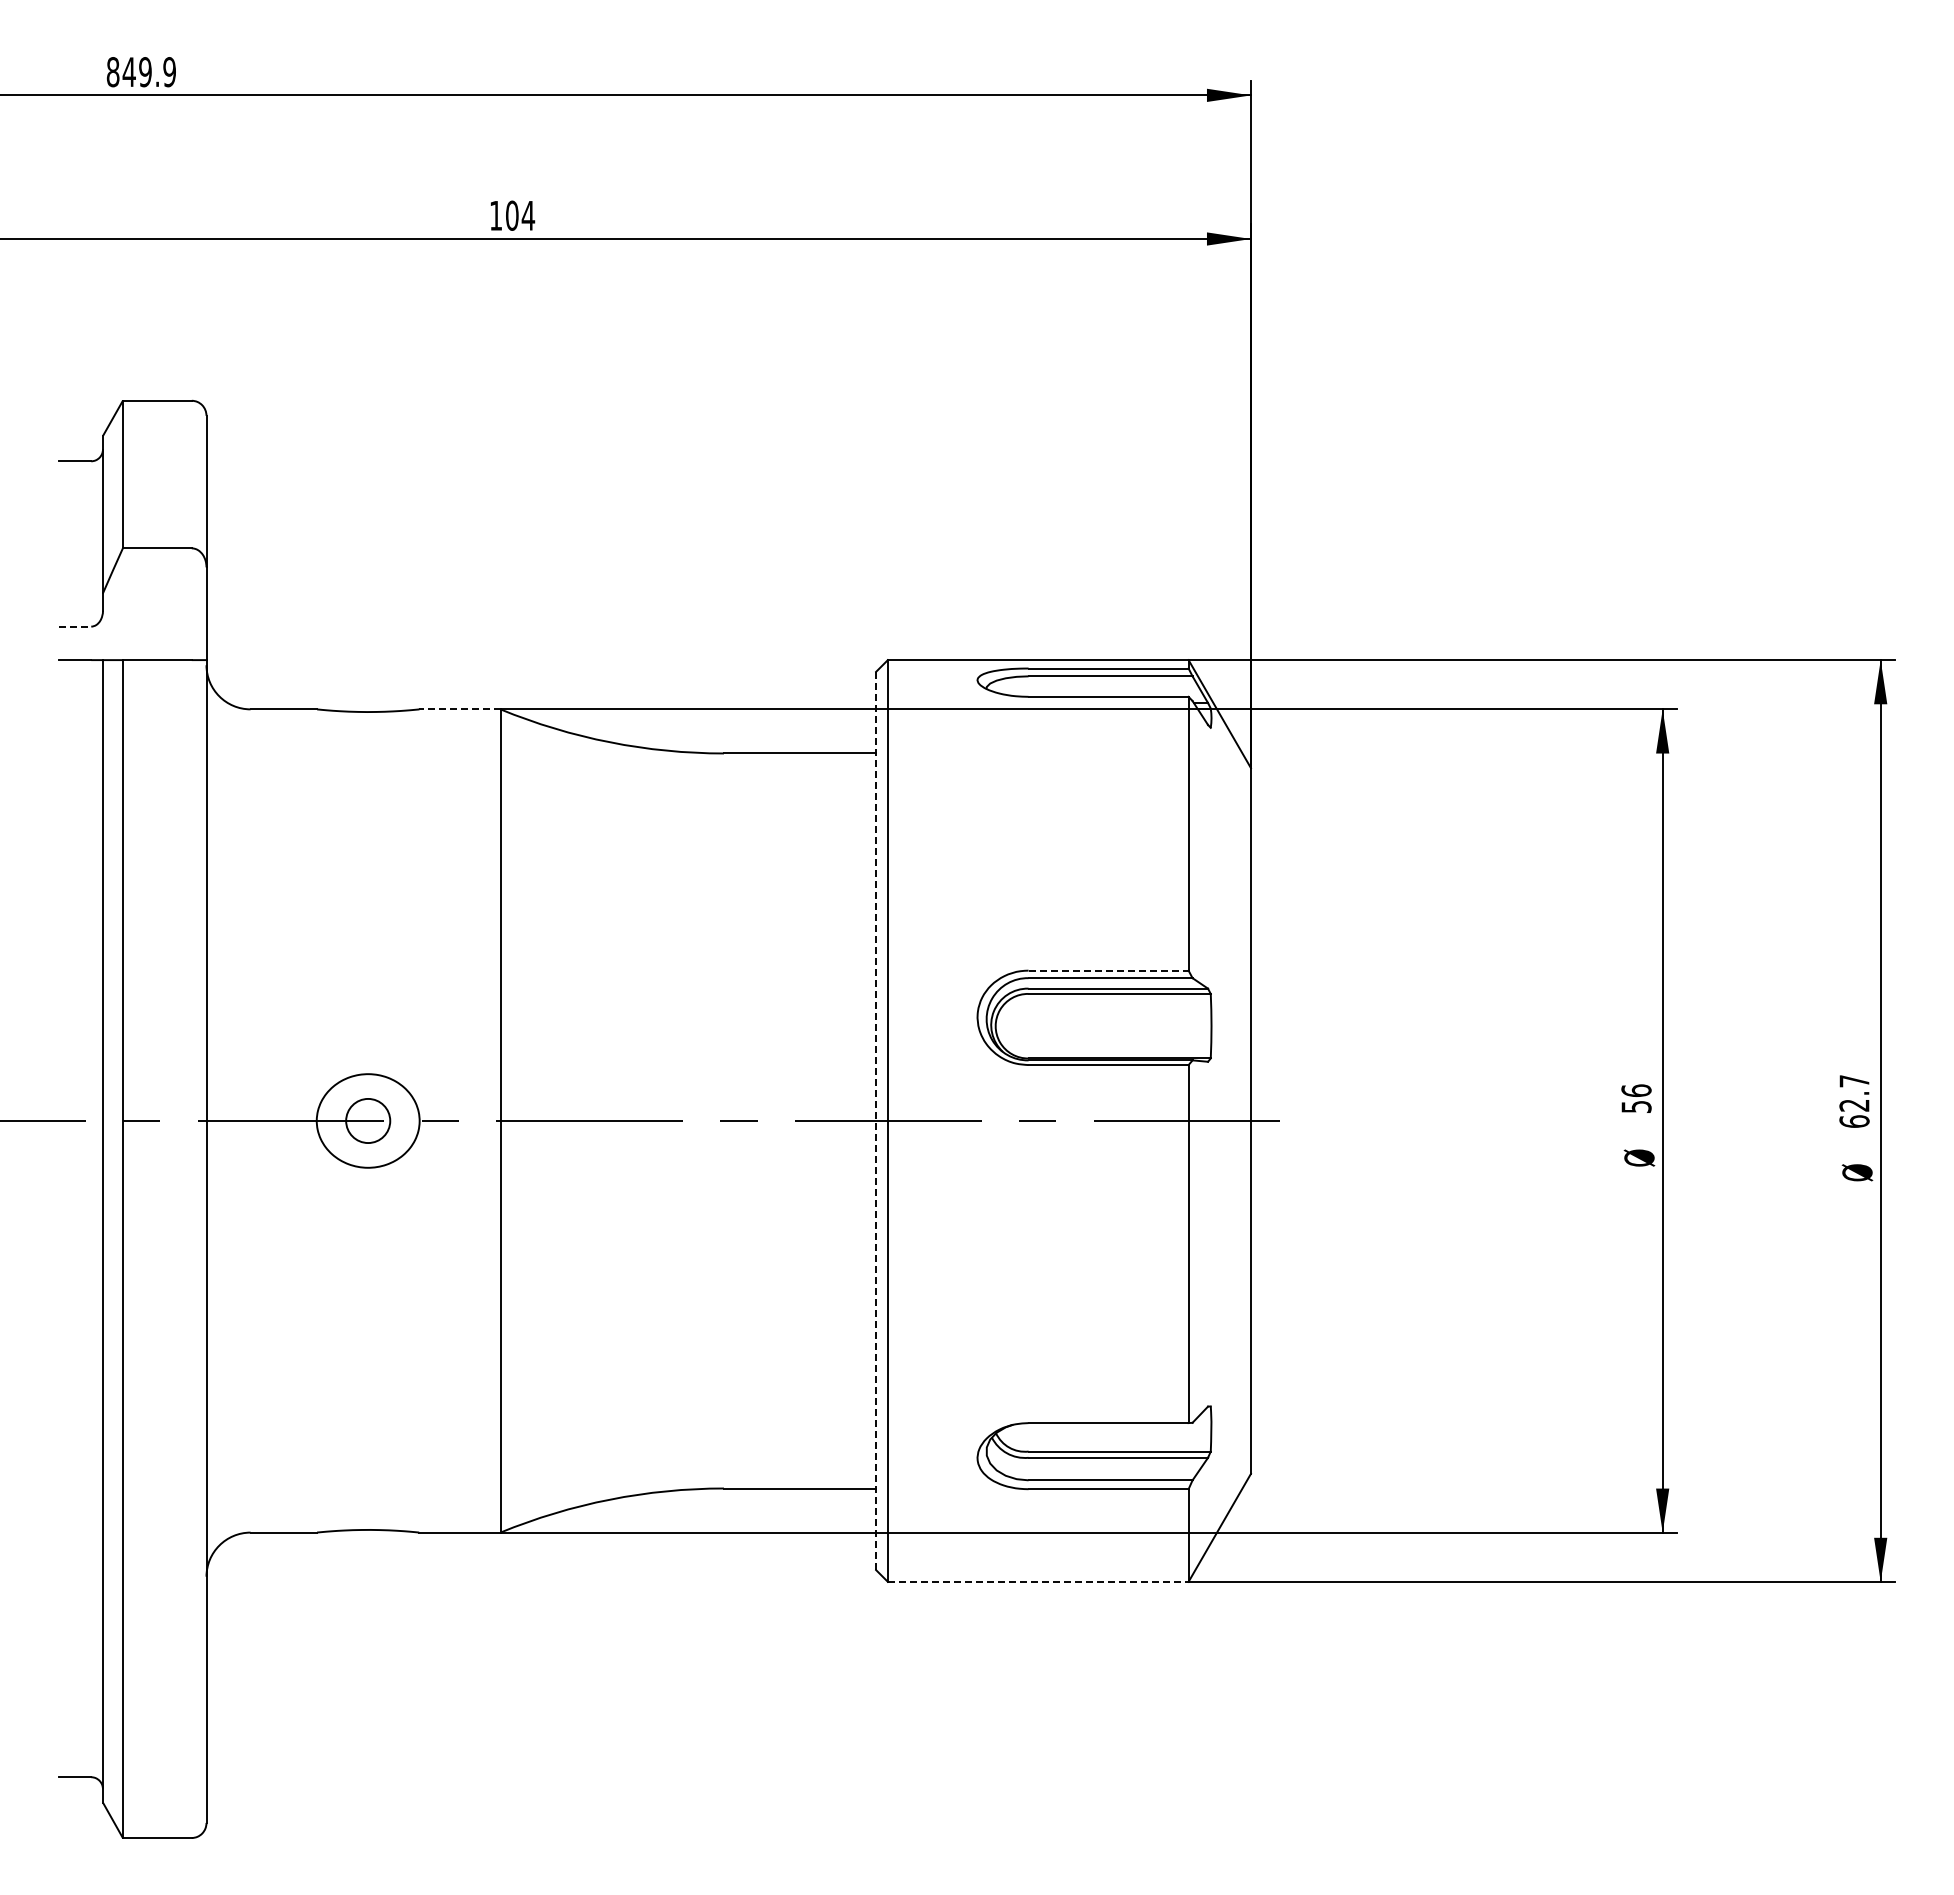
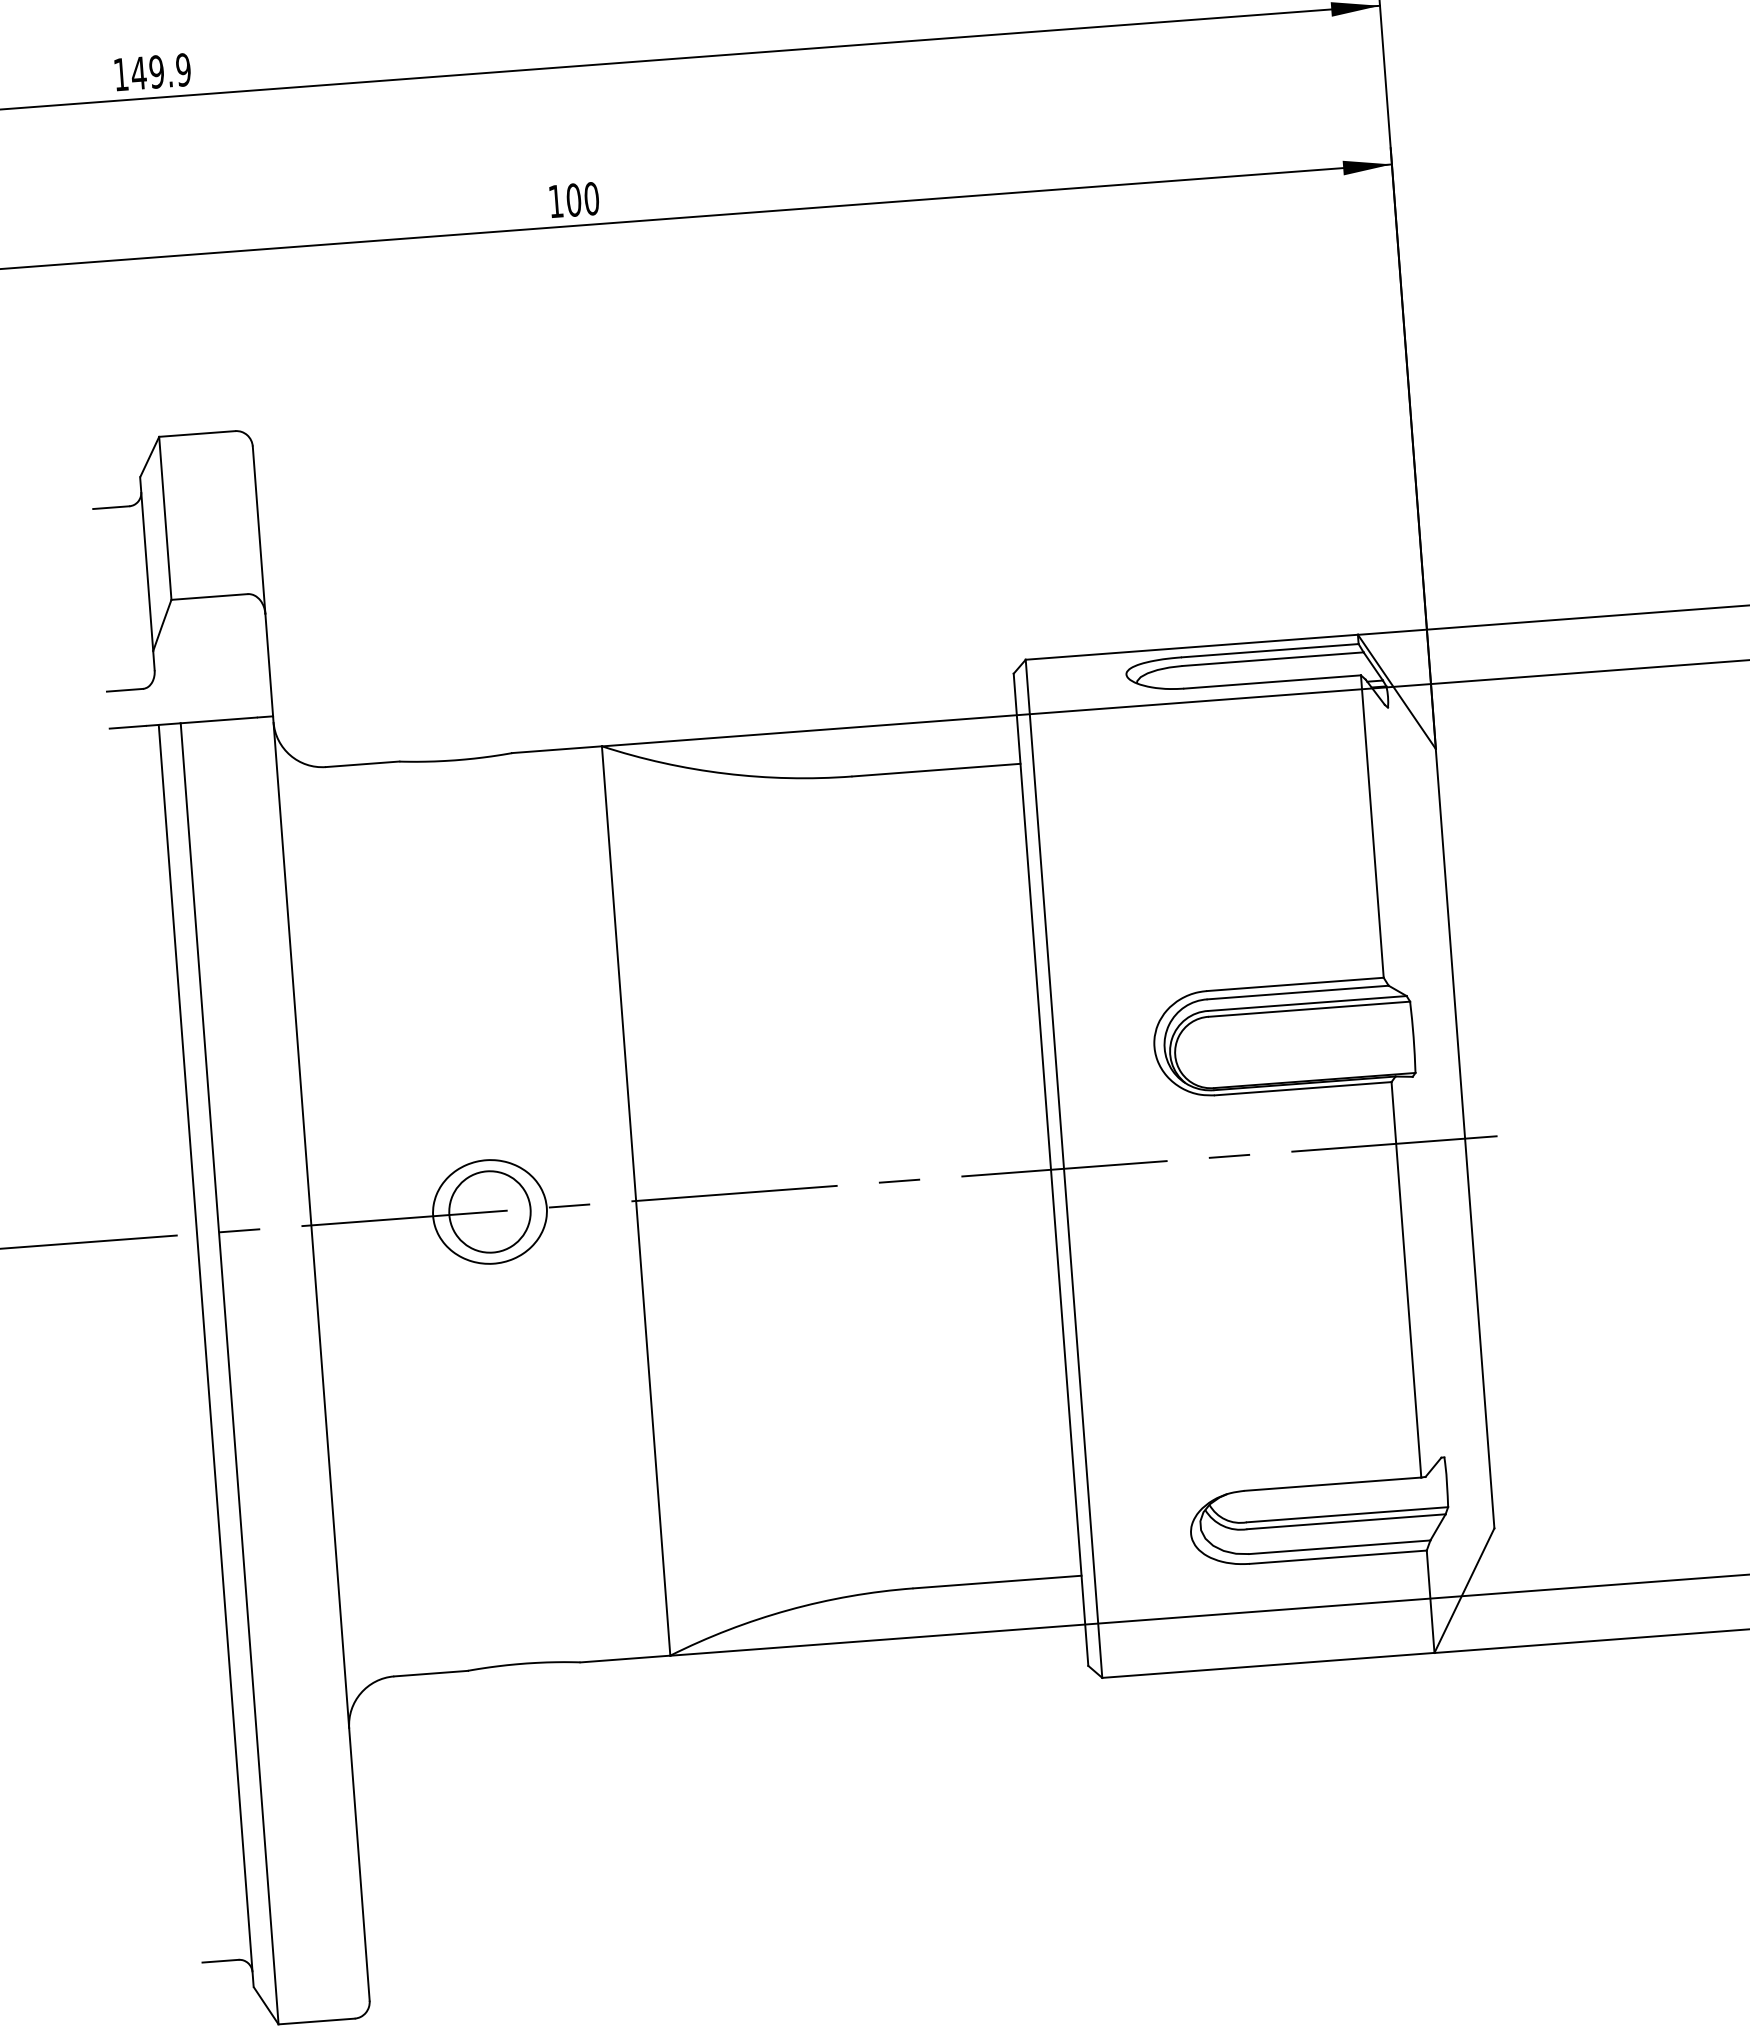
text: (112, 72) -> (120, 75), 849.9 -> 149.9
text: (528, 215) -> (591, 198), 104 -> 100
line: (75, 626) -> (125, 690), dashed -> solid
line: (459, 709) -> (556, 749), dashed -> solid
line: (1109, 970) -> (1296, 984), dashed -> solid
circle: (367, 1120) -> (489, 1211), size x1.67
line: (876, 1120) -> (1051, 1169), dashed -> solid
line: (1038, 1581) -> (1268, 1664), dashed -> solid

